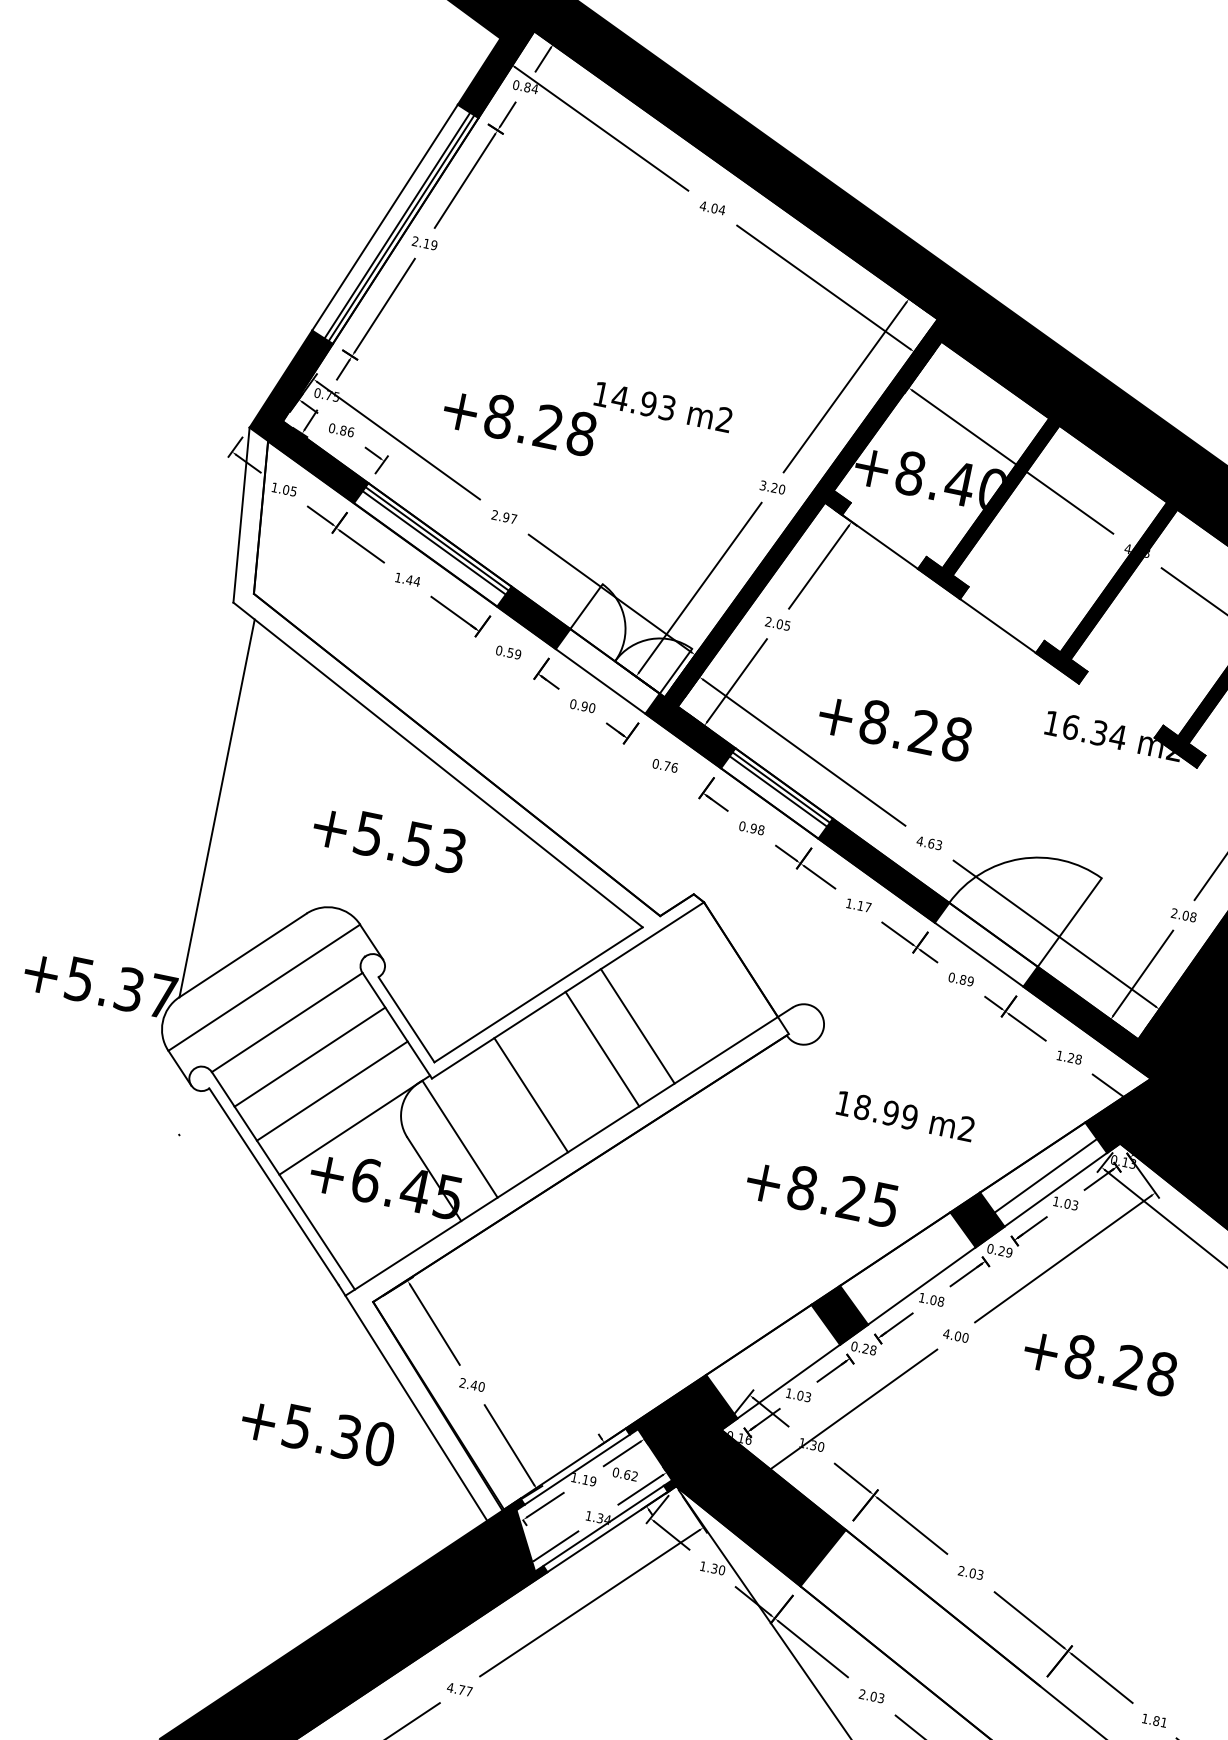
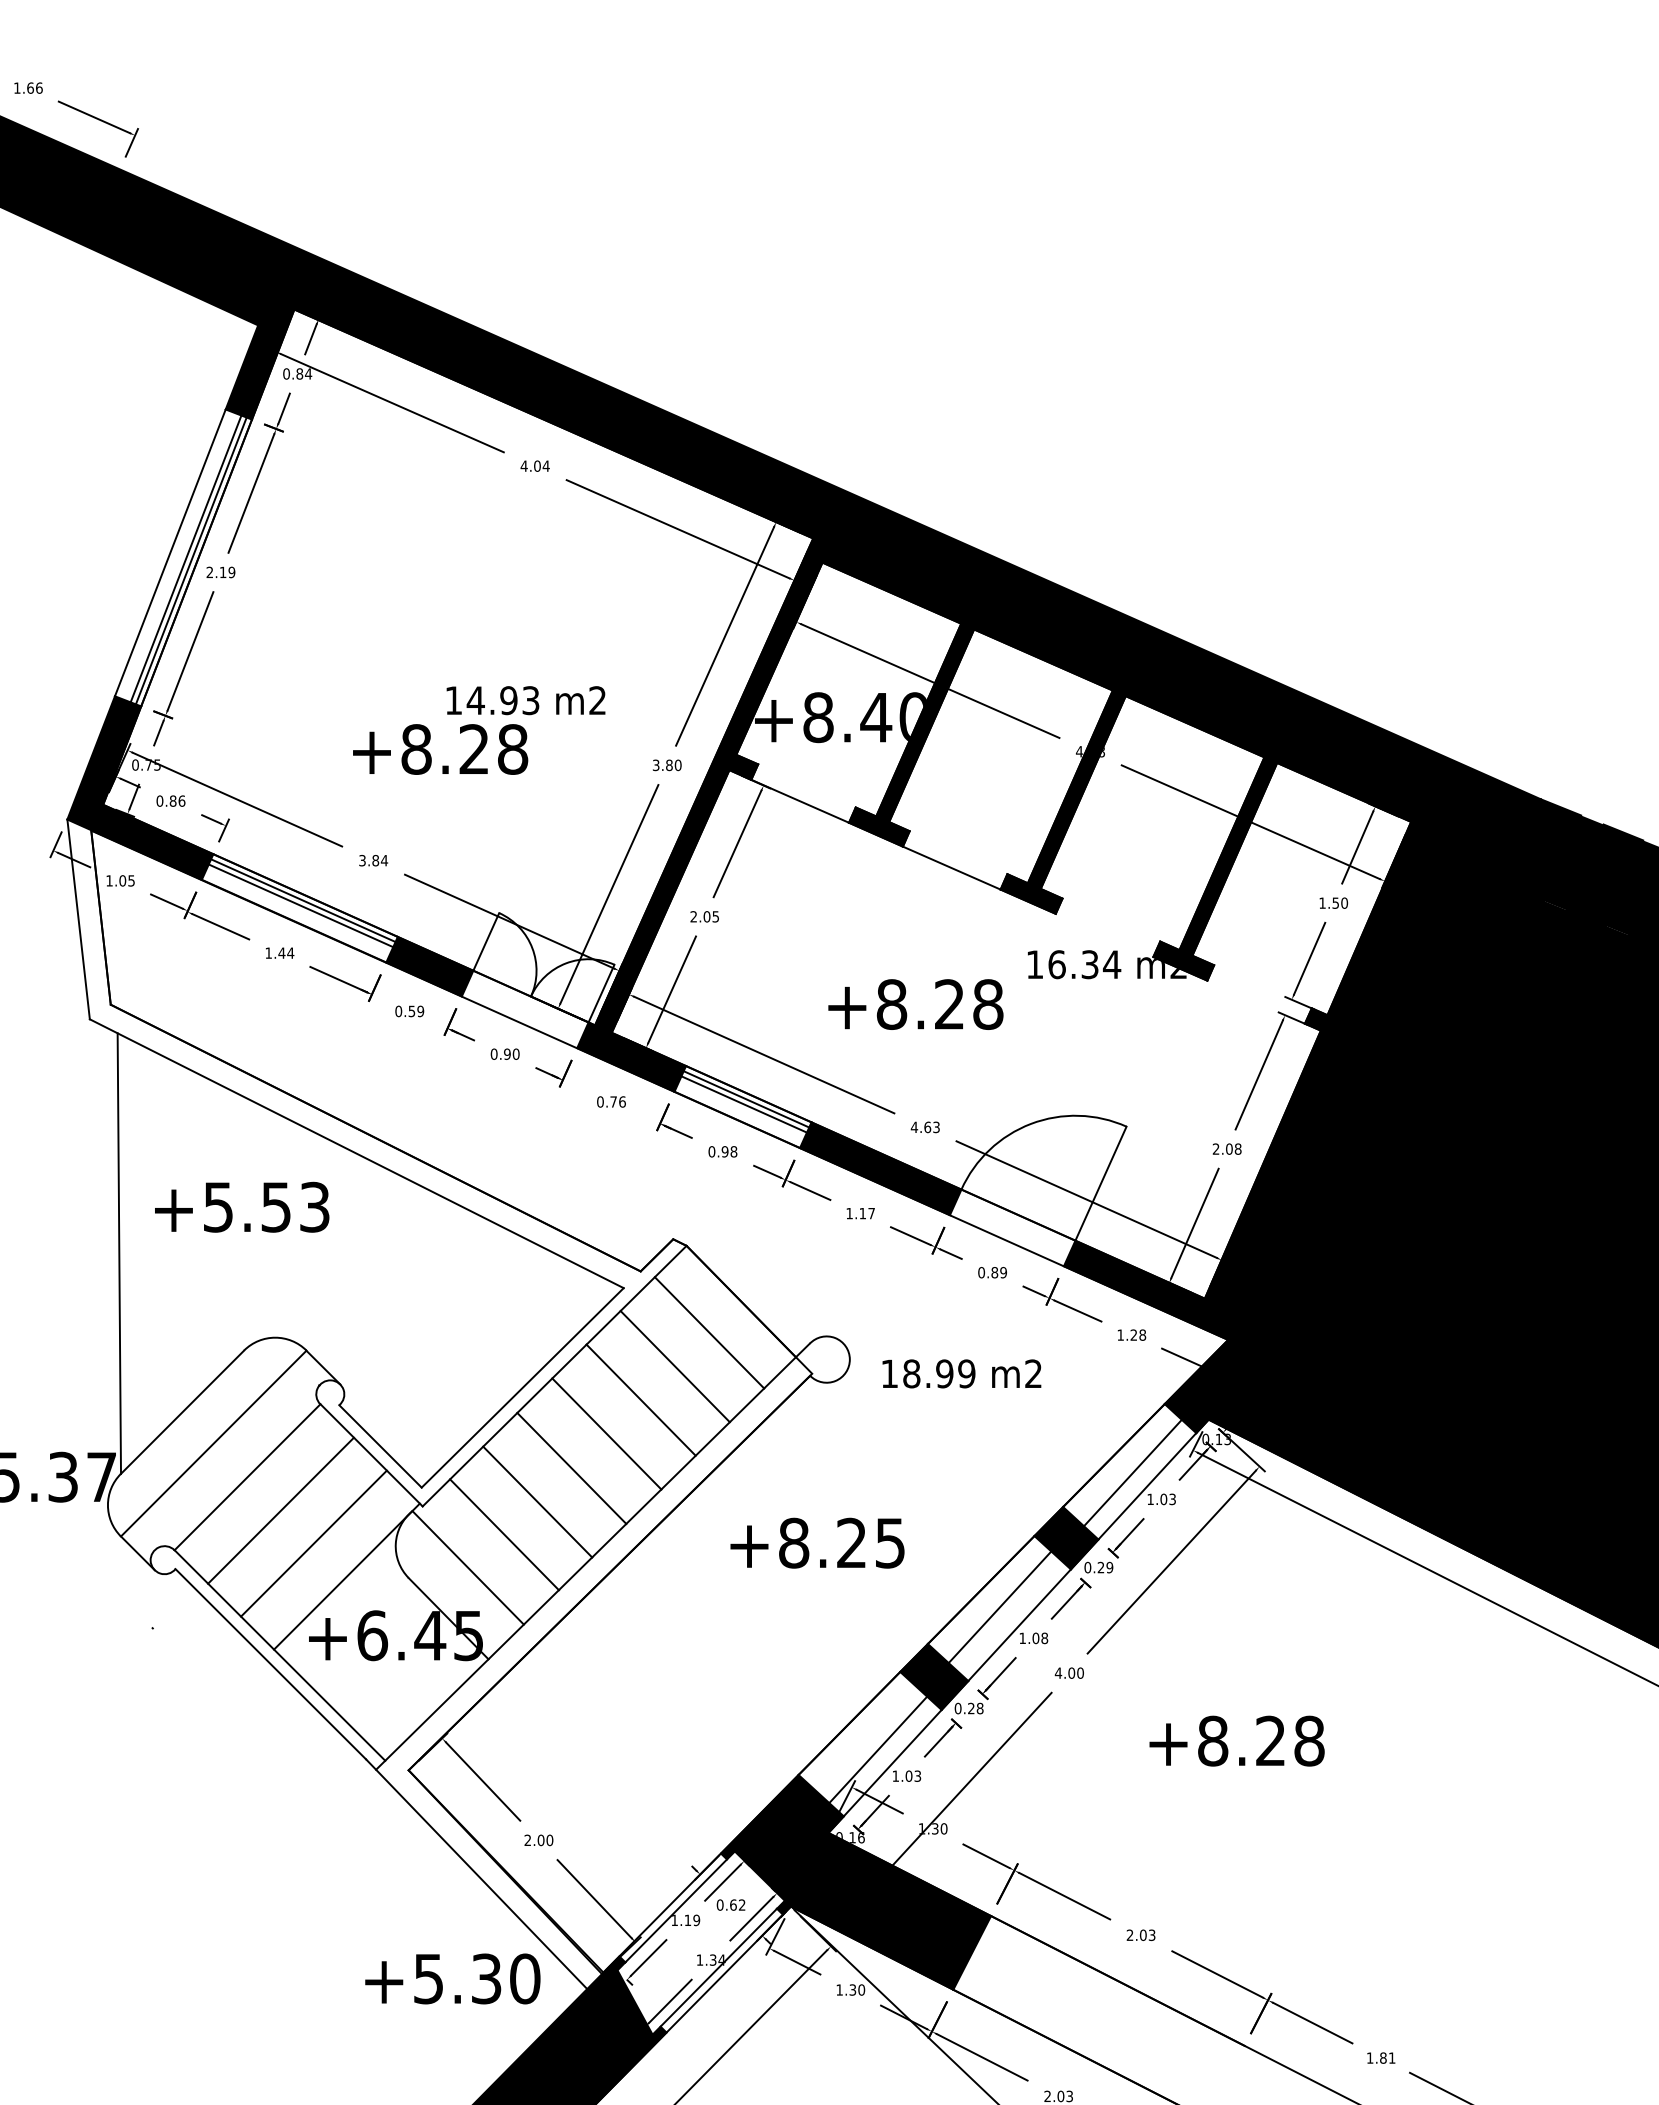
text: (519, 421) -> (440, 749), moved
text: (774, 488) -> (669, 765), 3.20 -> 3.80
text: (504, 516) -> (373, 860), 2.97 -> 3.84
text: (894, 726) -> (915, 1004), moved
text: (389, 837) -> (242, 1206), moved
line: (708, 980) -> (709, 1332), added
line: (672, 1003) -> (674, 1366), added
line: (566, 1071) -> (571, 1467), added
text: (905, 1115) -> (961, 1373), moved
line: (497, 1117) -> (504, 1534), added
text: (822, 1191) -> (817, 1542), moved
line: (907, 1267) -> (999, 1607), added
text: (1100, 1360) -> (1236, 1740), moved
line: (779, 1367) -> (878, 1749), added
text: (473, 1385) -> (540, 1840), 2.40 -> 2.00
text: (317, 1430) -> (452, 1978), moved

